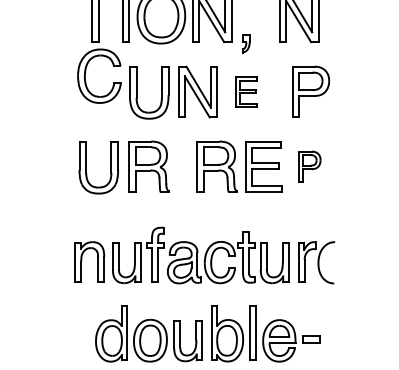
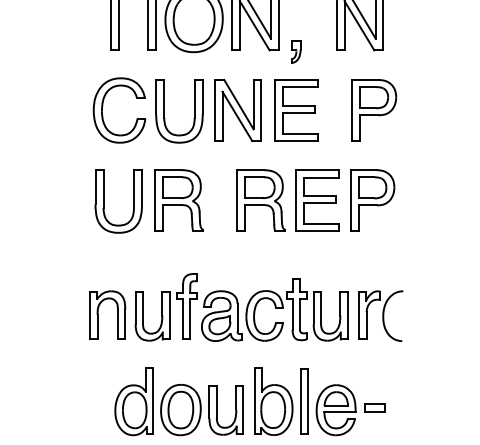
part: (86, 72) -> (103, 106), moved
part: (246, 91) -> (296, 110), size x1.67
part: (309, 166) -> (372, 200), size x1.67

